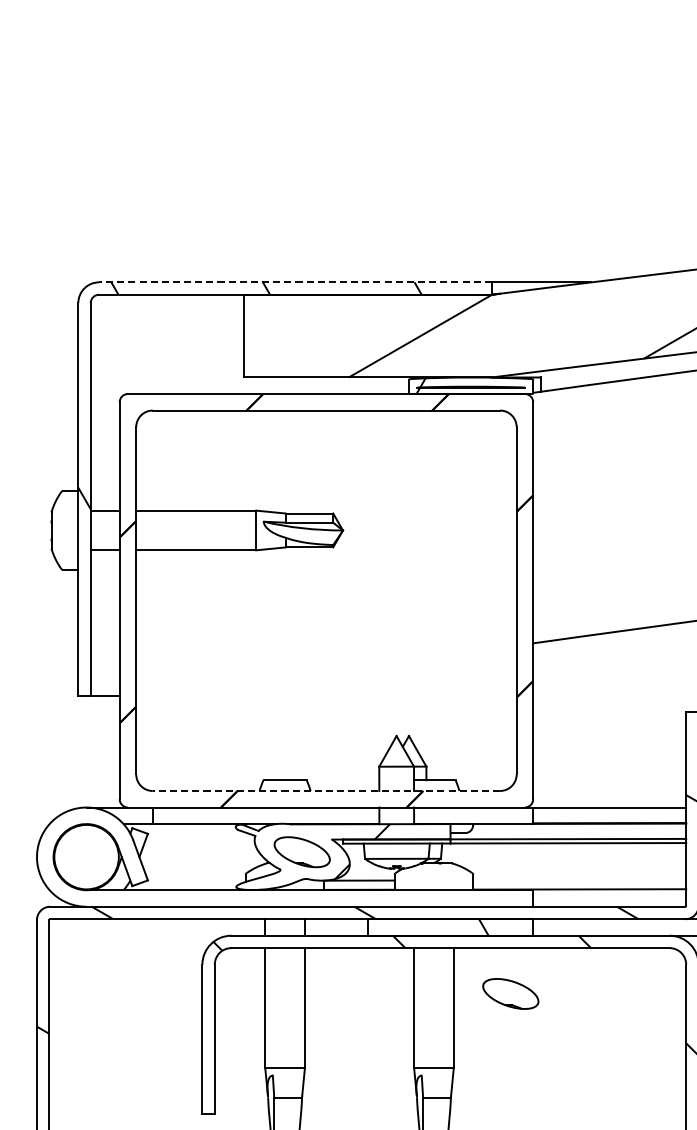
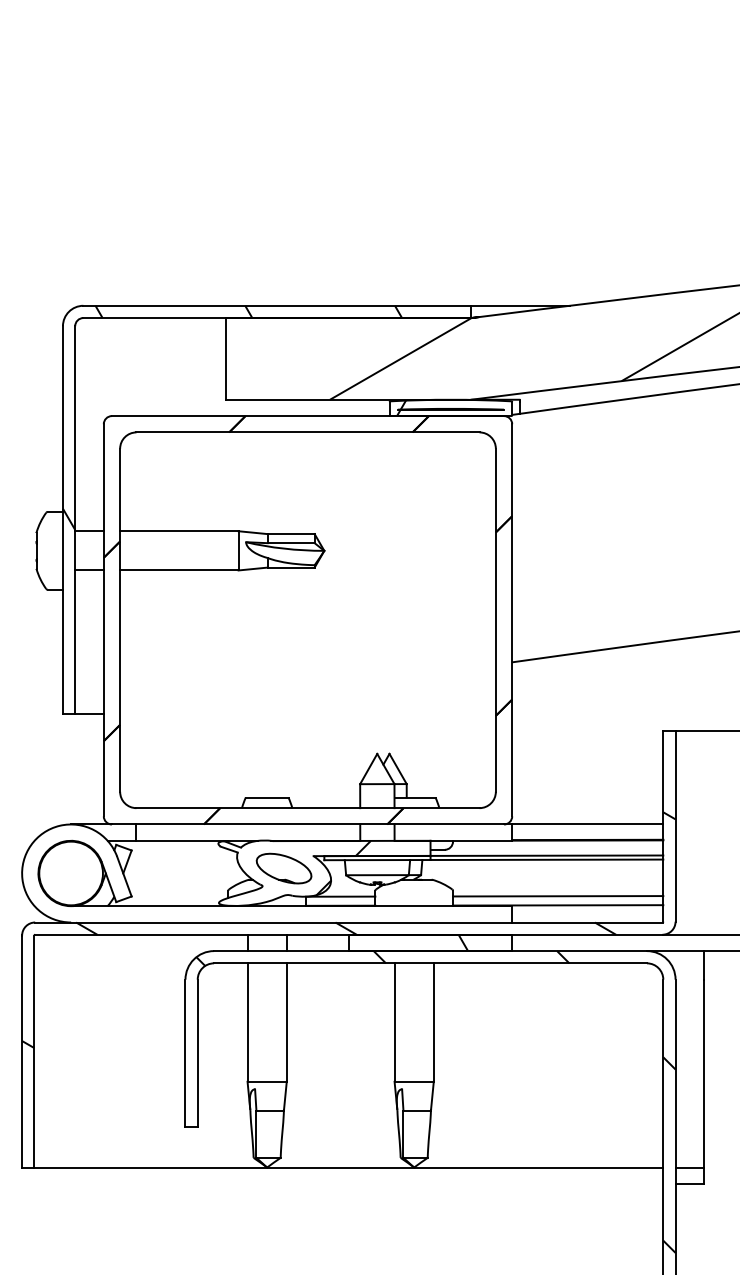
line: (295, 282) -> (277, 305), dashed -> solid
line: (326, 791) -> (308, 808), dashed -> solid
line: (579, 880) -> (557, 896), added
part: (510, 993) -> (489, 1008), removed

